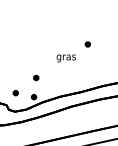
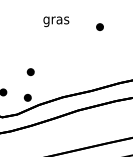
text: (65, 58) -> (55, 21), moved

